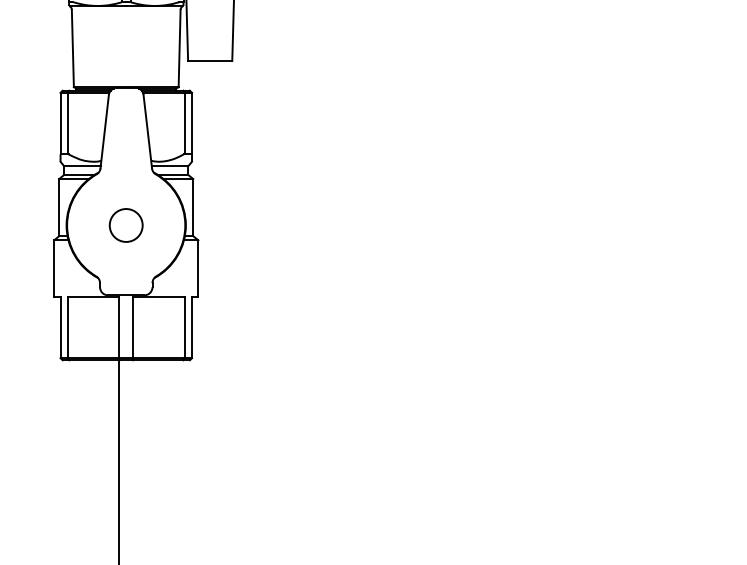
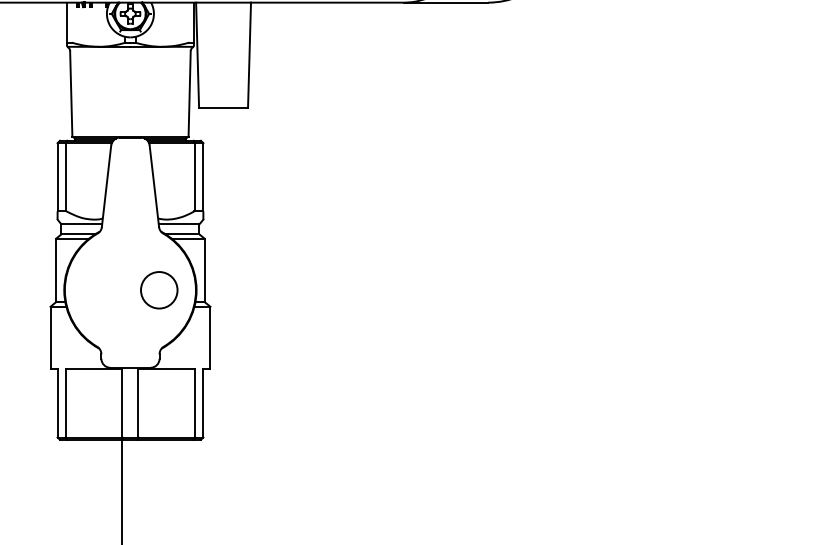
circle: (125, 225) -> (158, 290), moved

